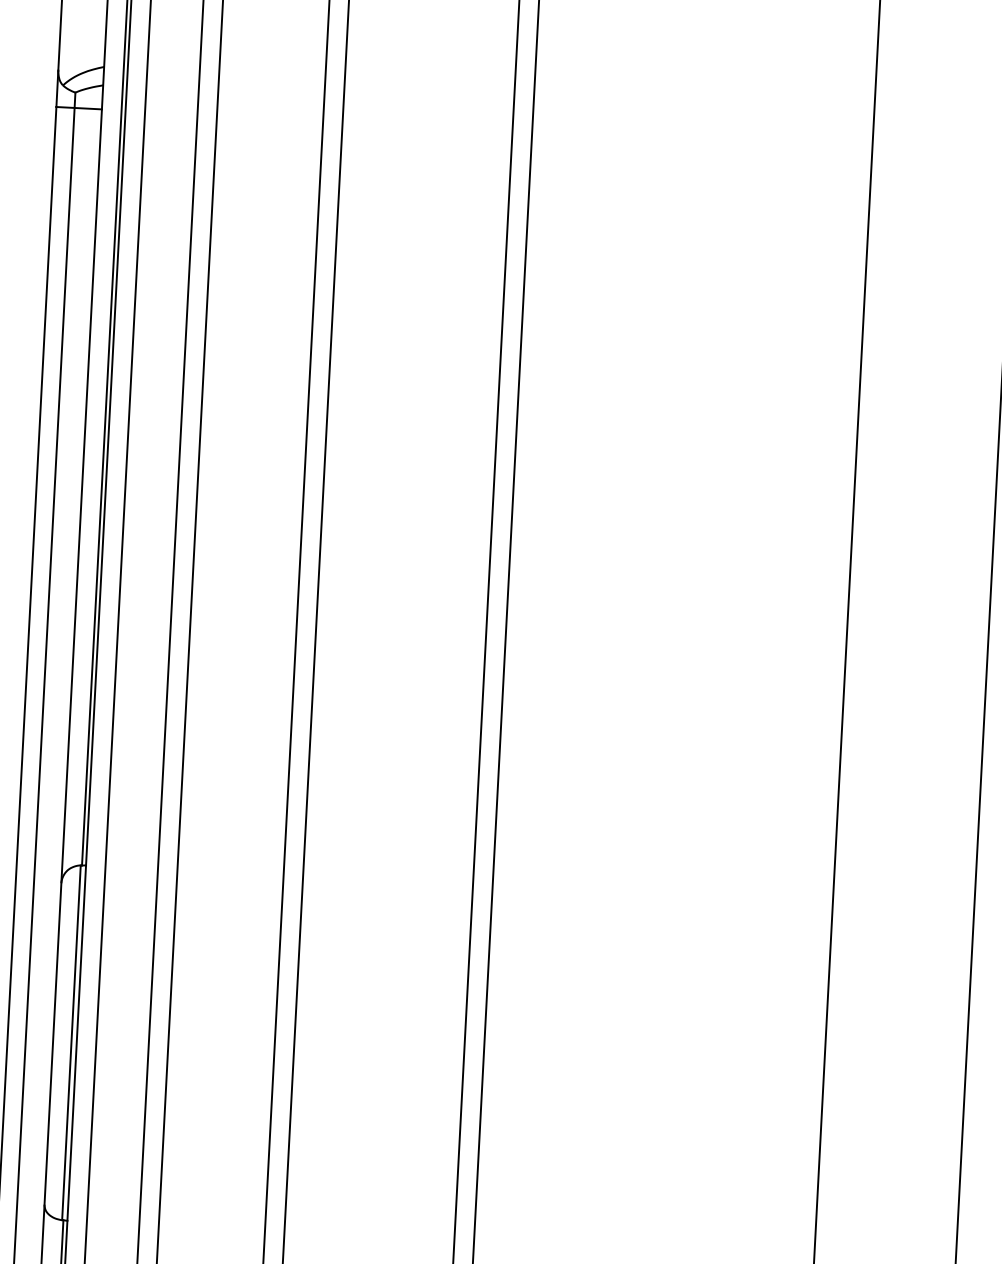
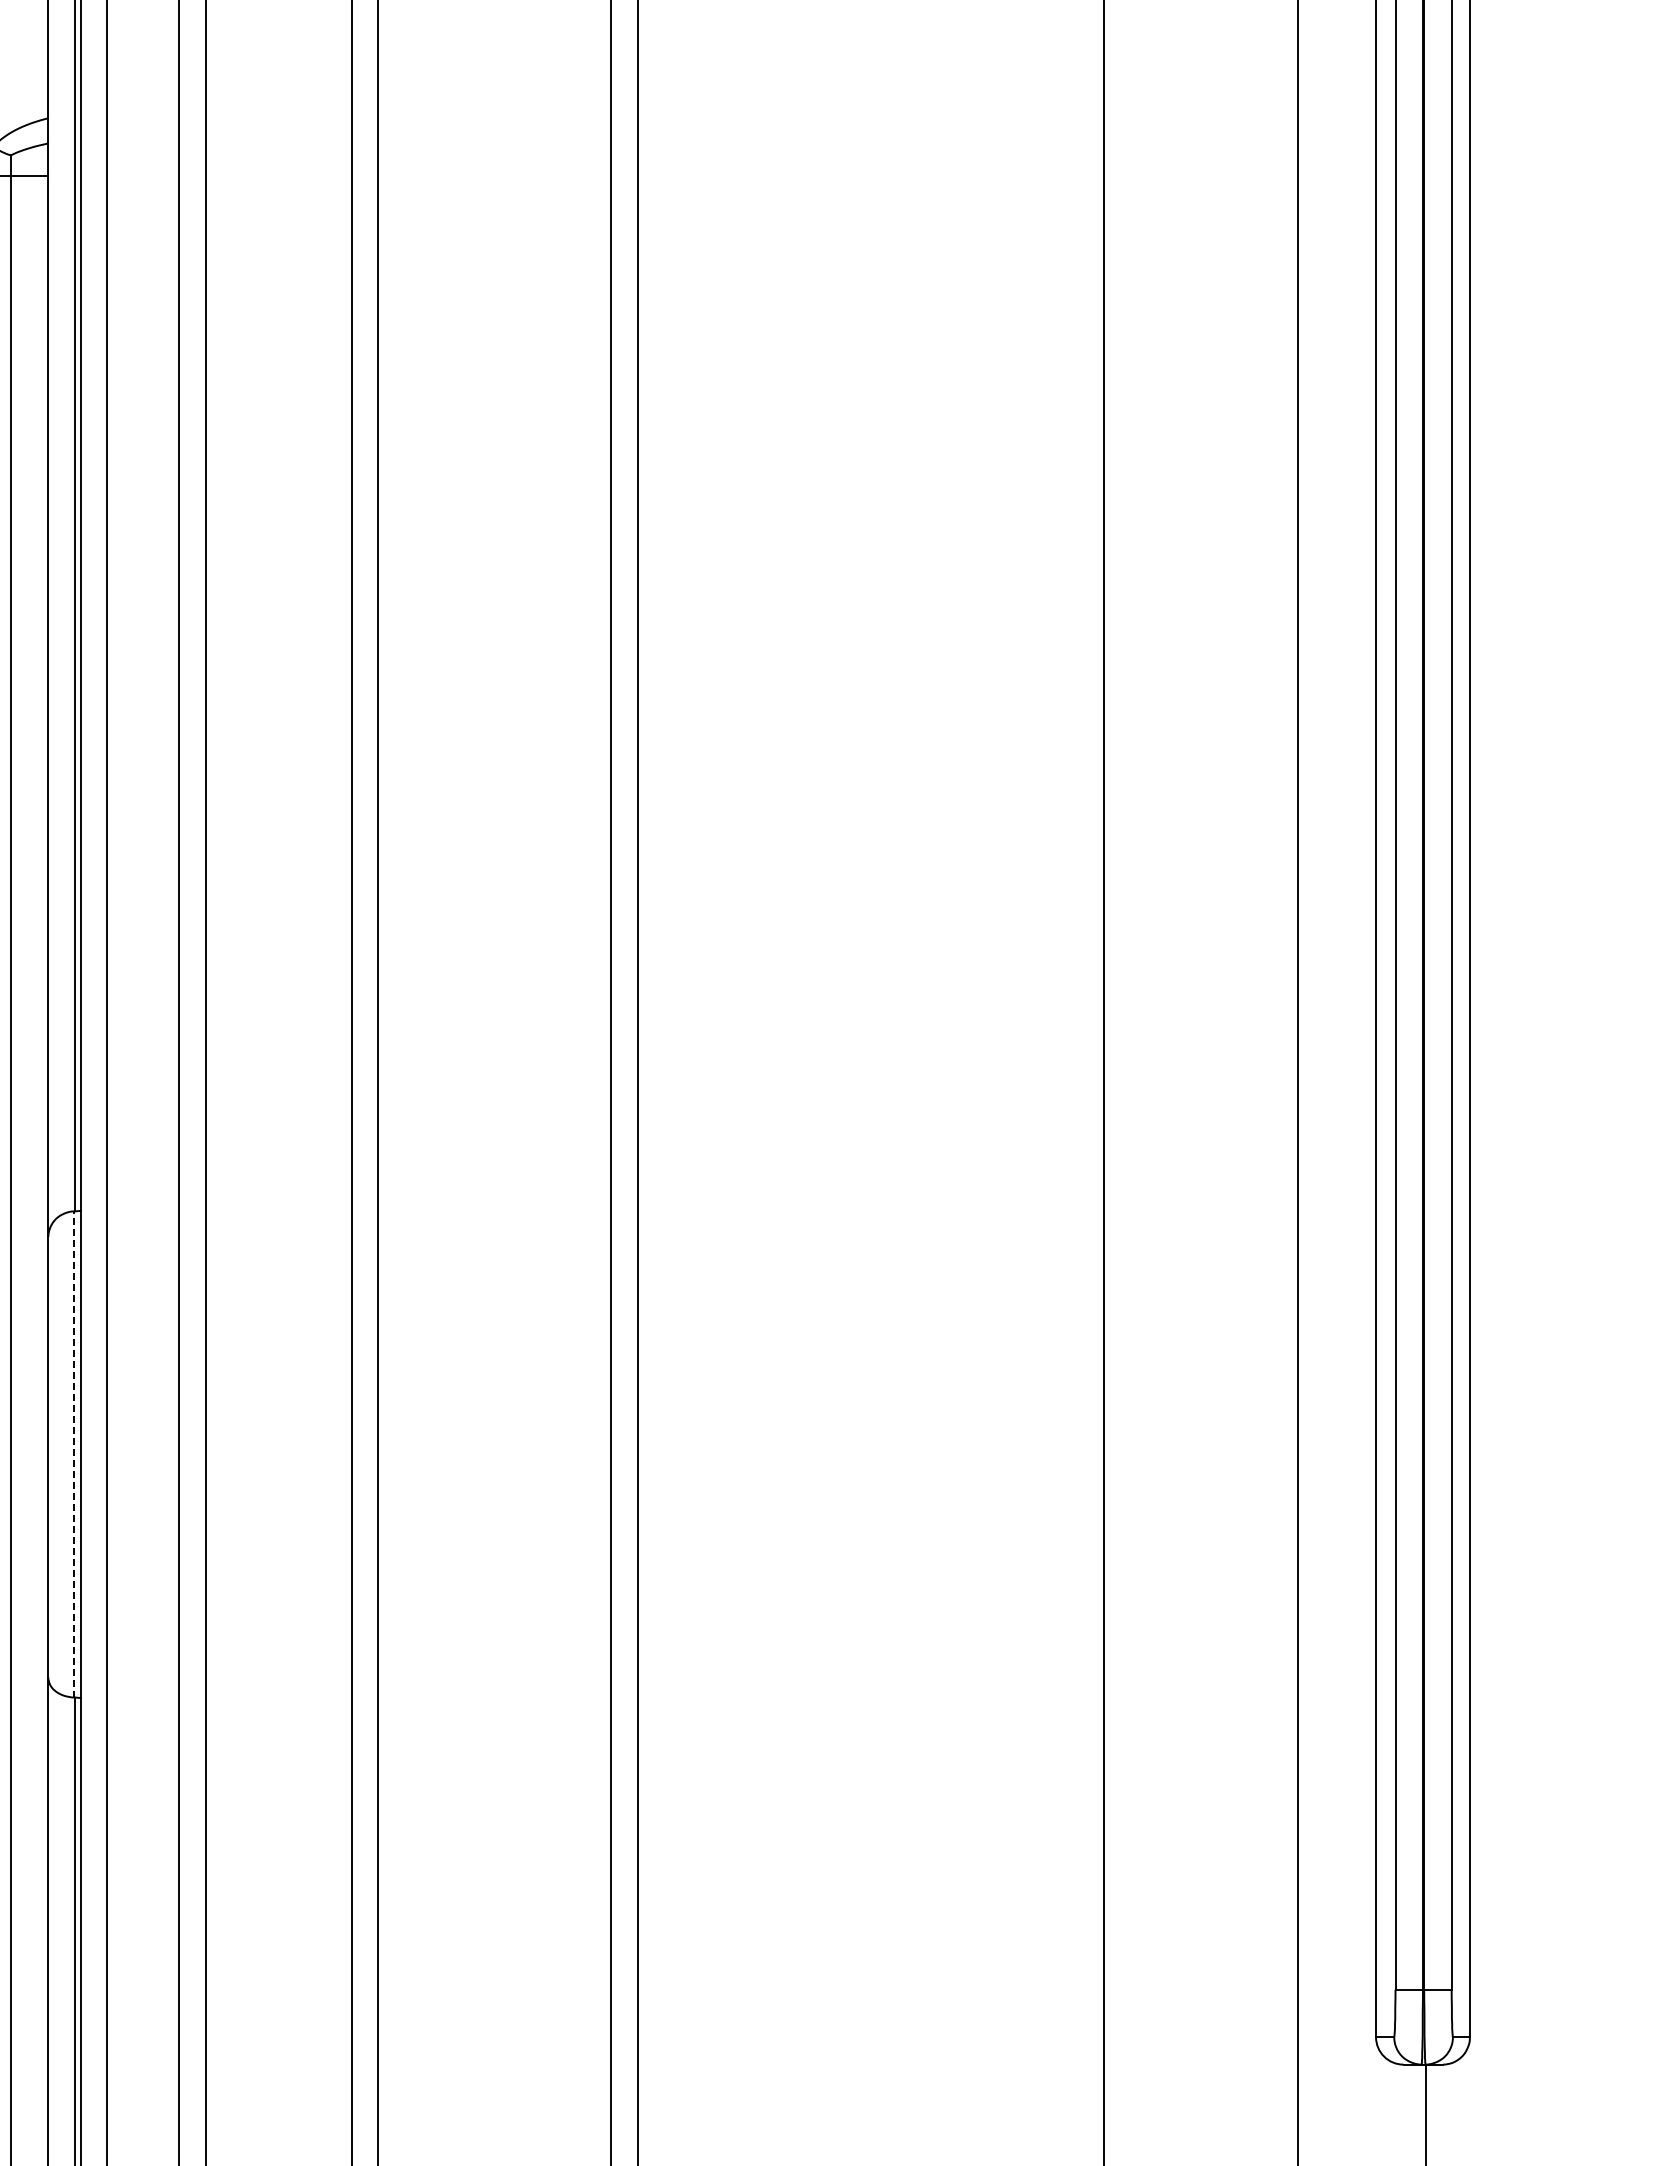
line: (71, 1042) -> (73, 1453), solid -> dashed

